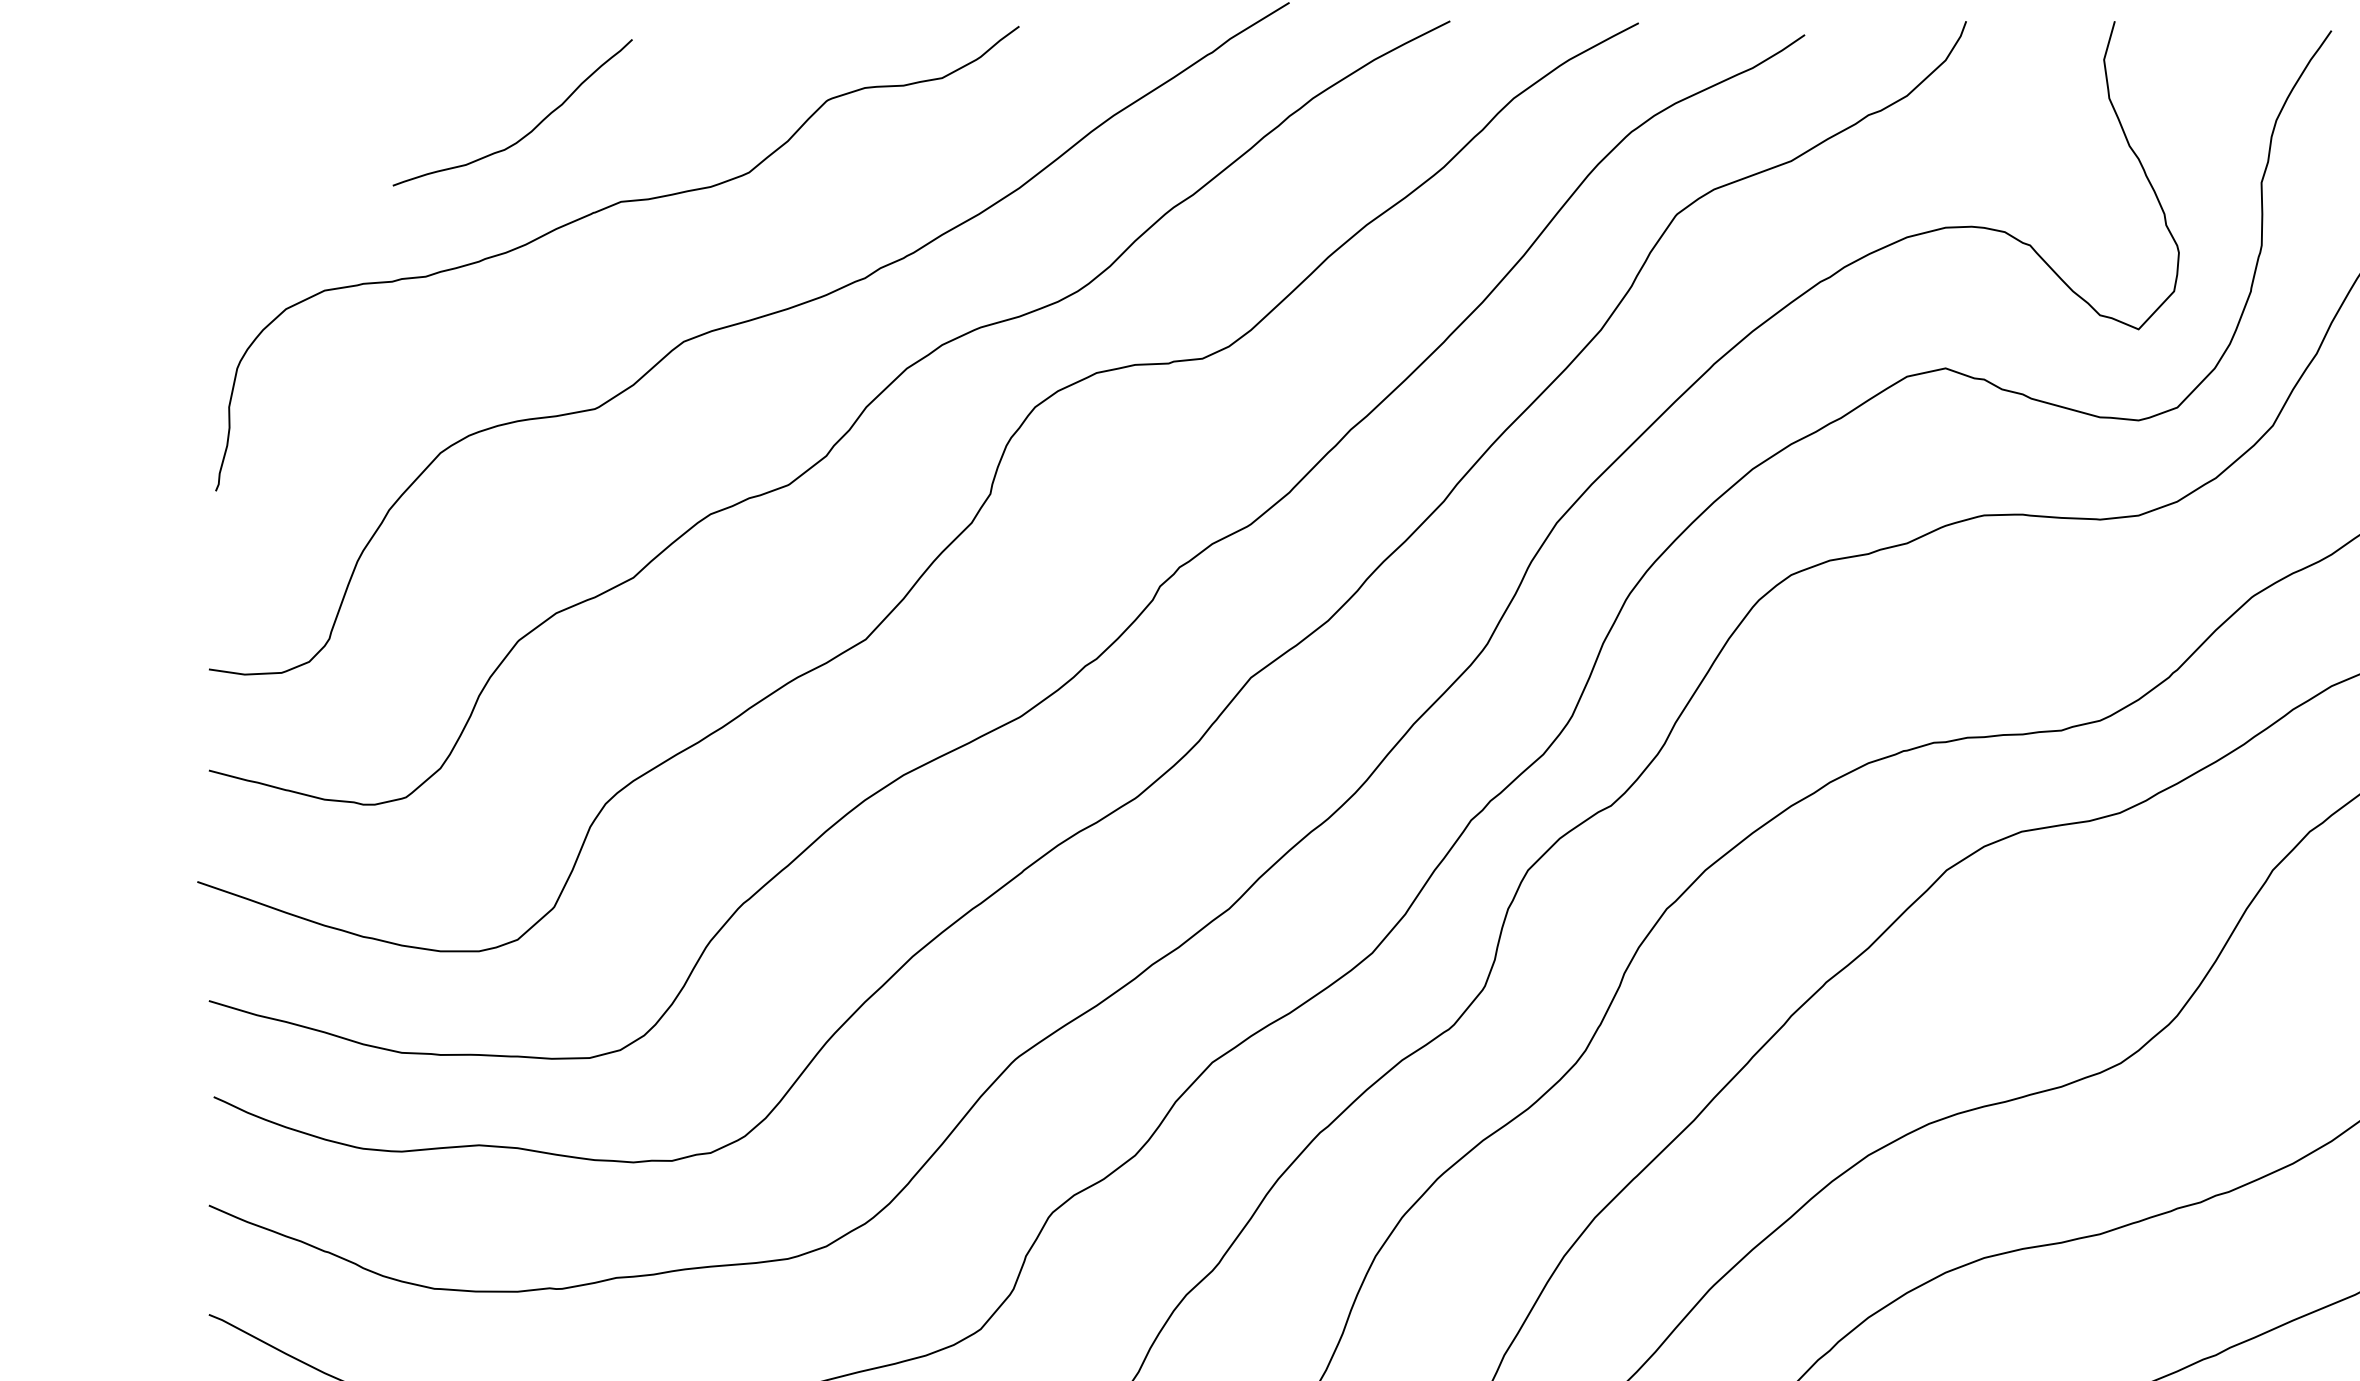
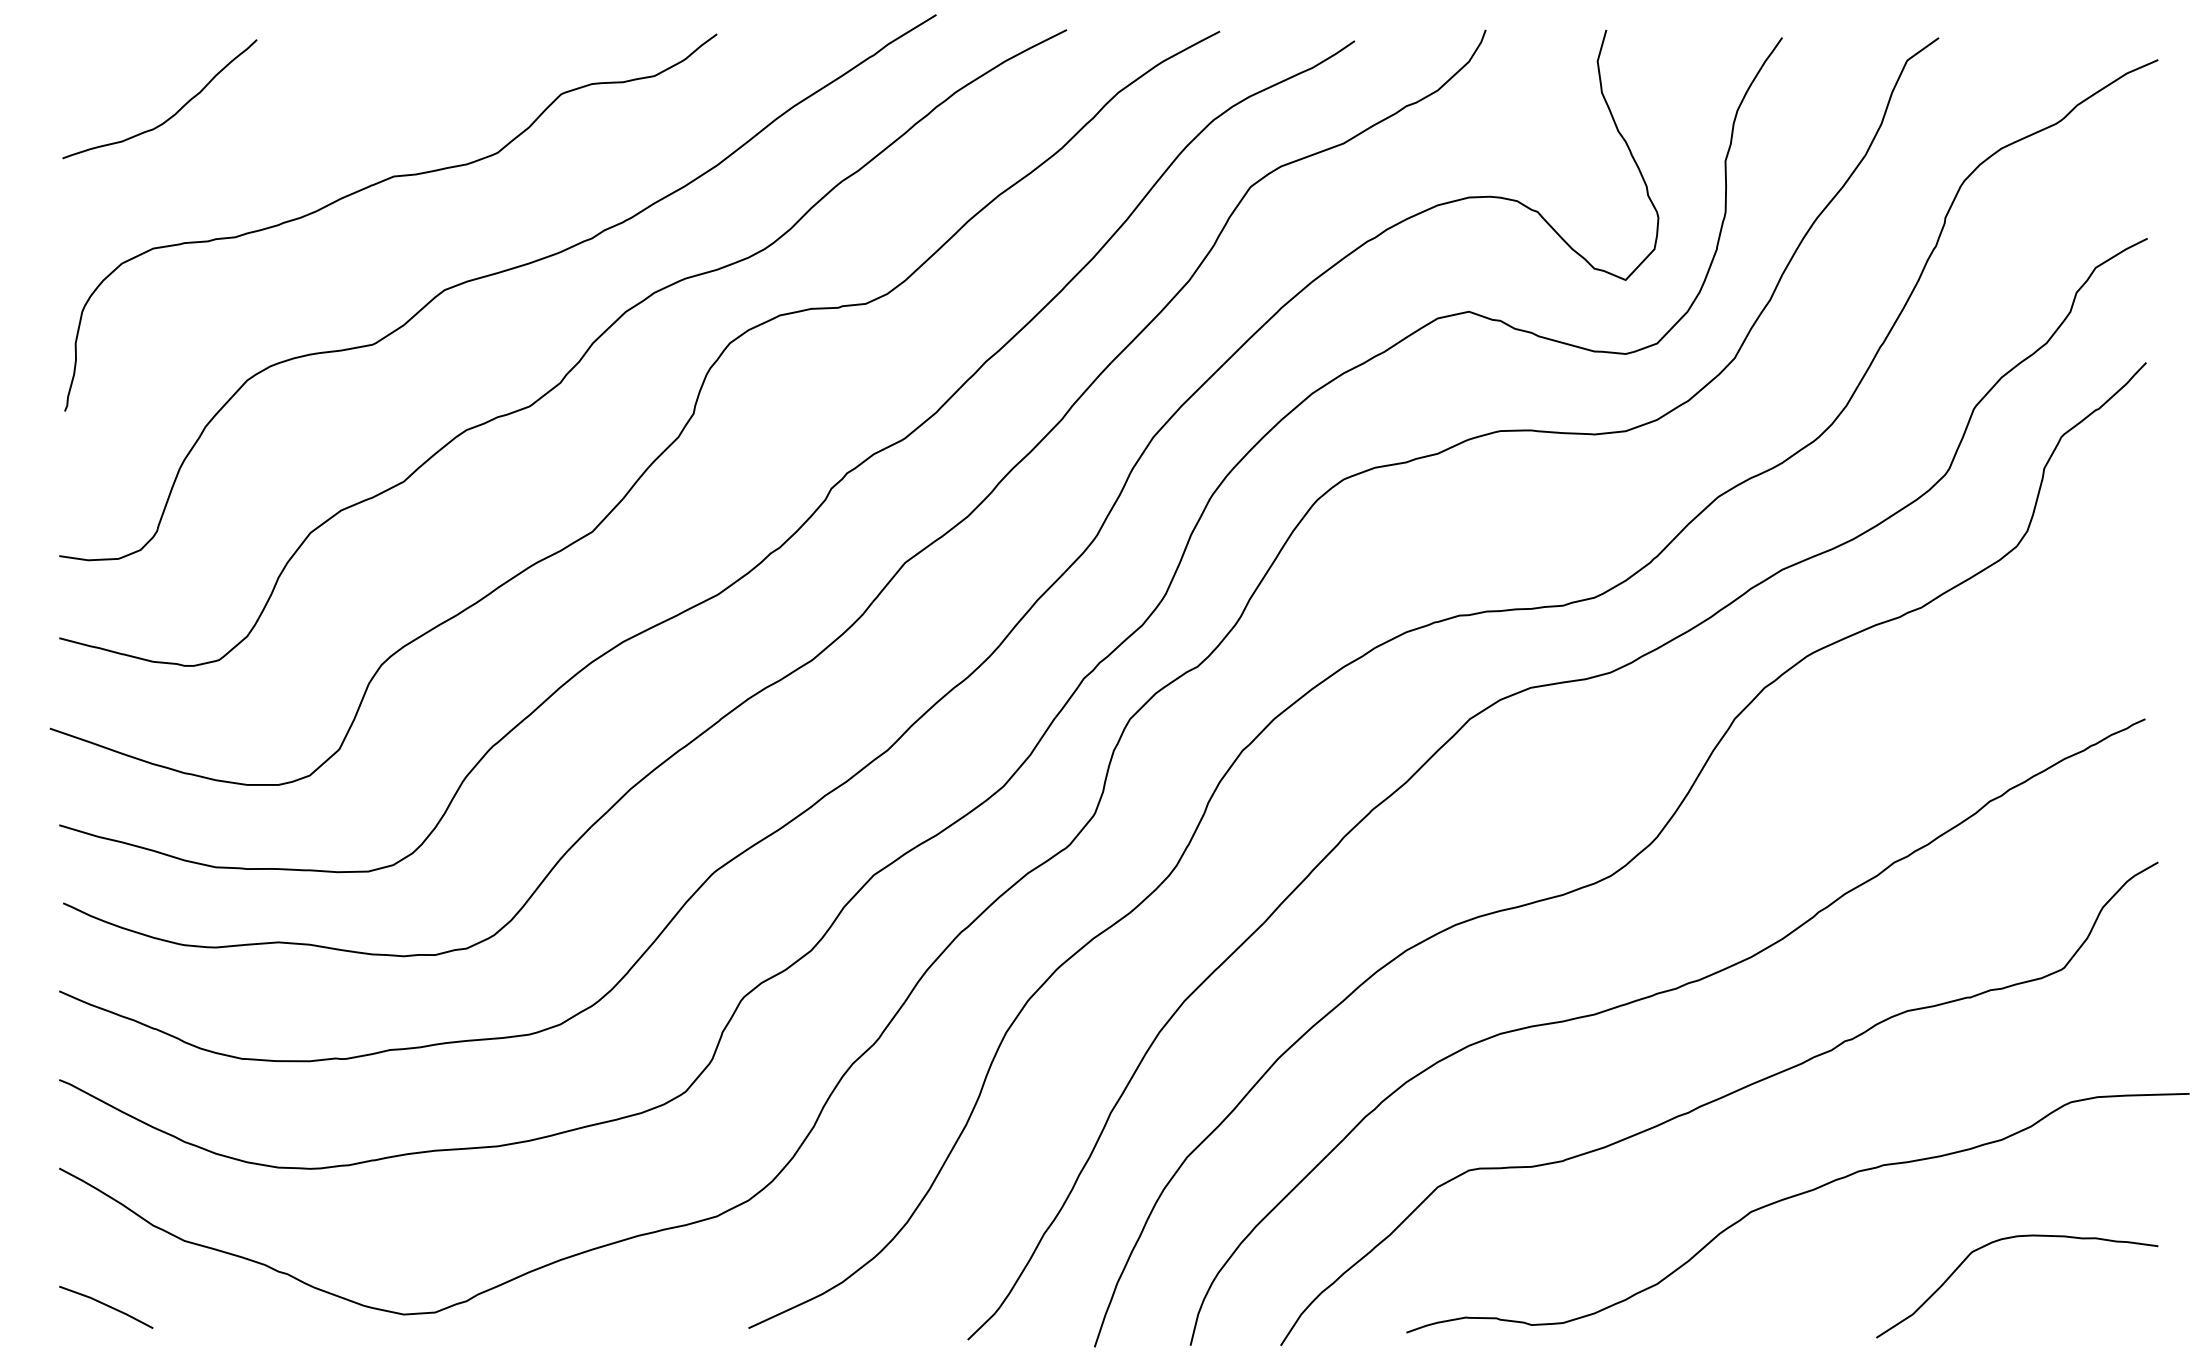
curve: (525, 134) -> (170, 116), moved

